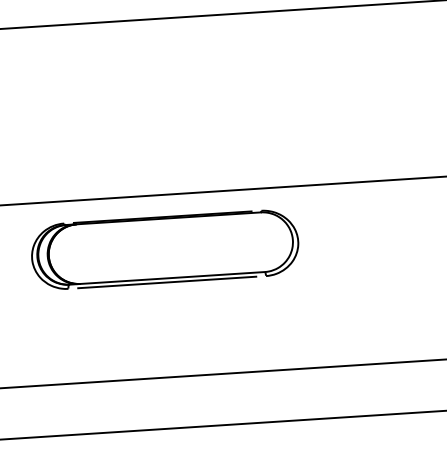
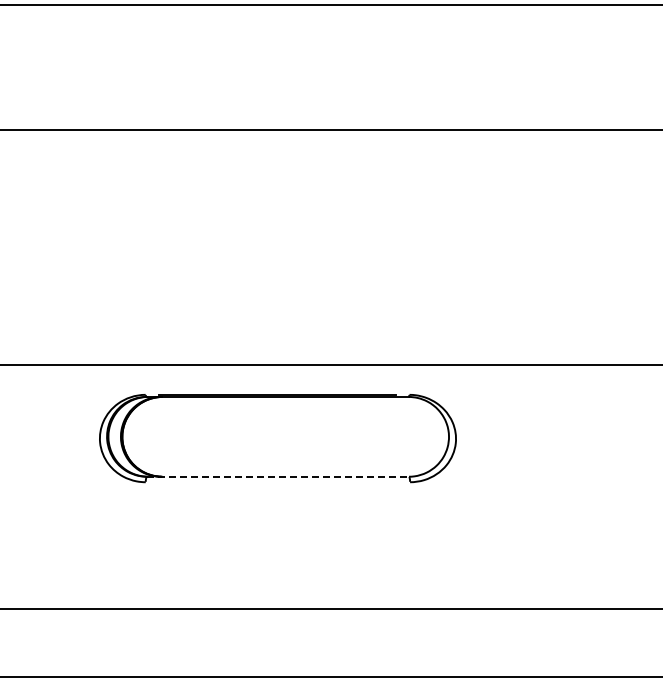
line: (167, 278) -> (278, 476), solid -> dashed
line: (166, 282) -> (277, 482), removed

